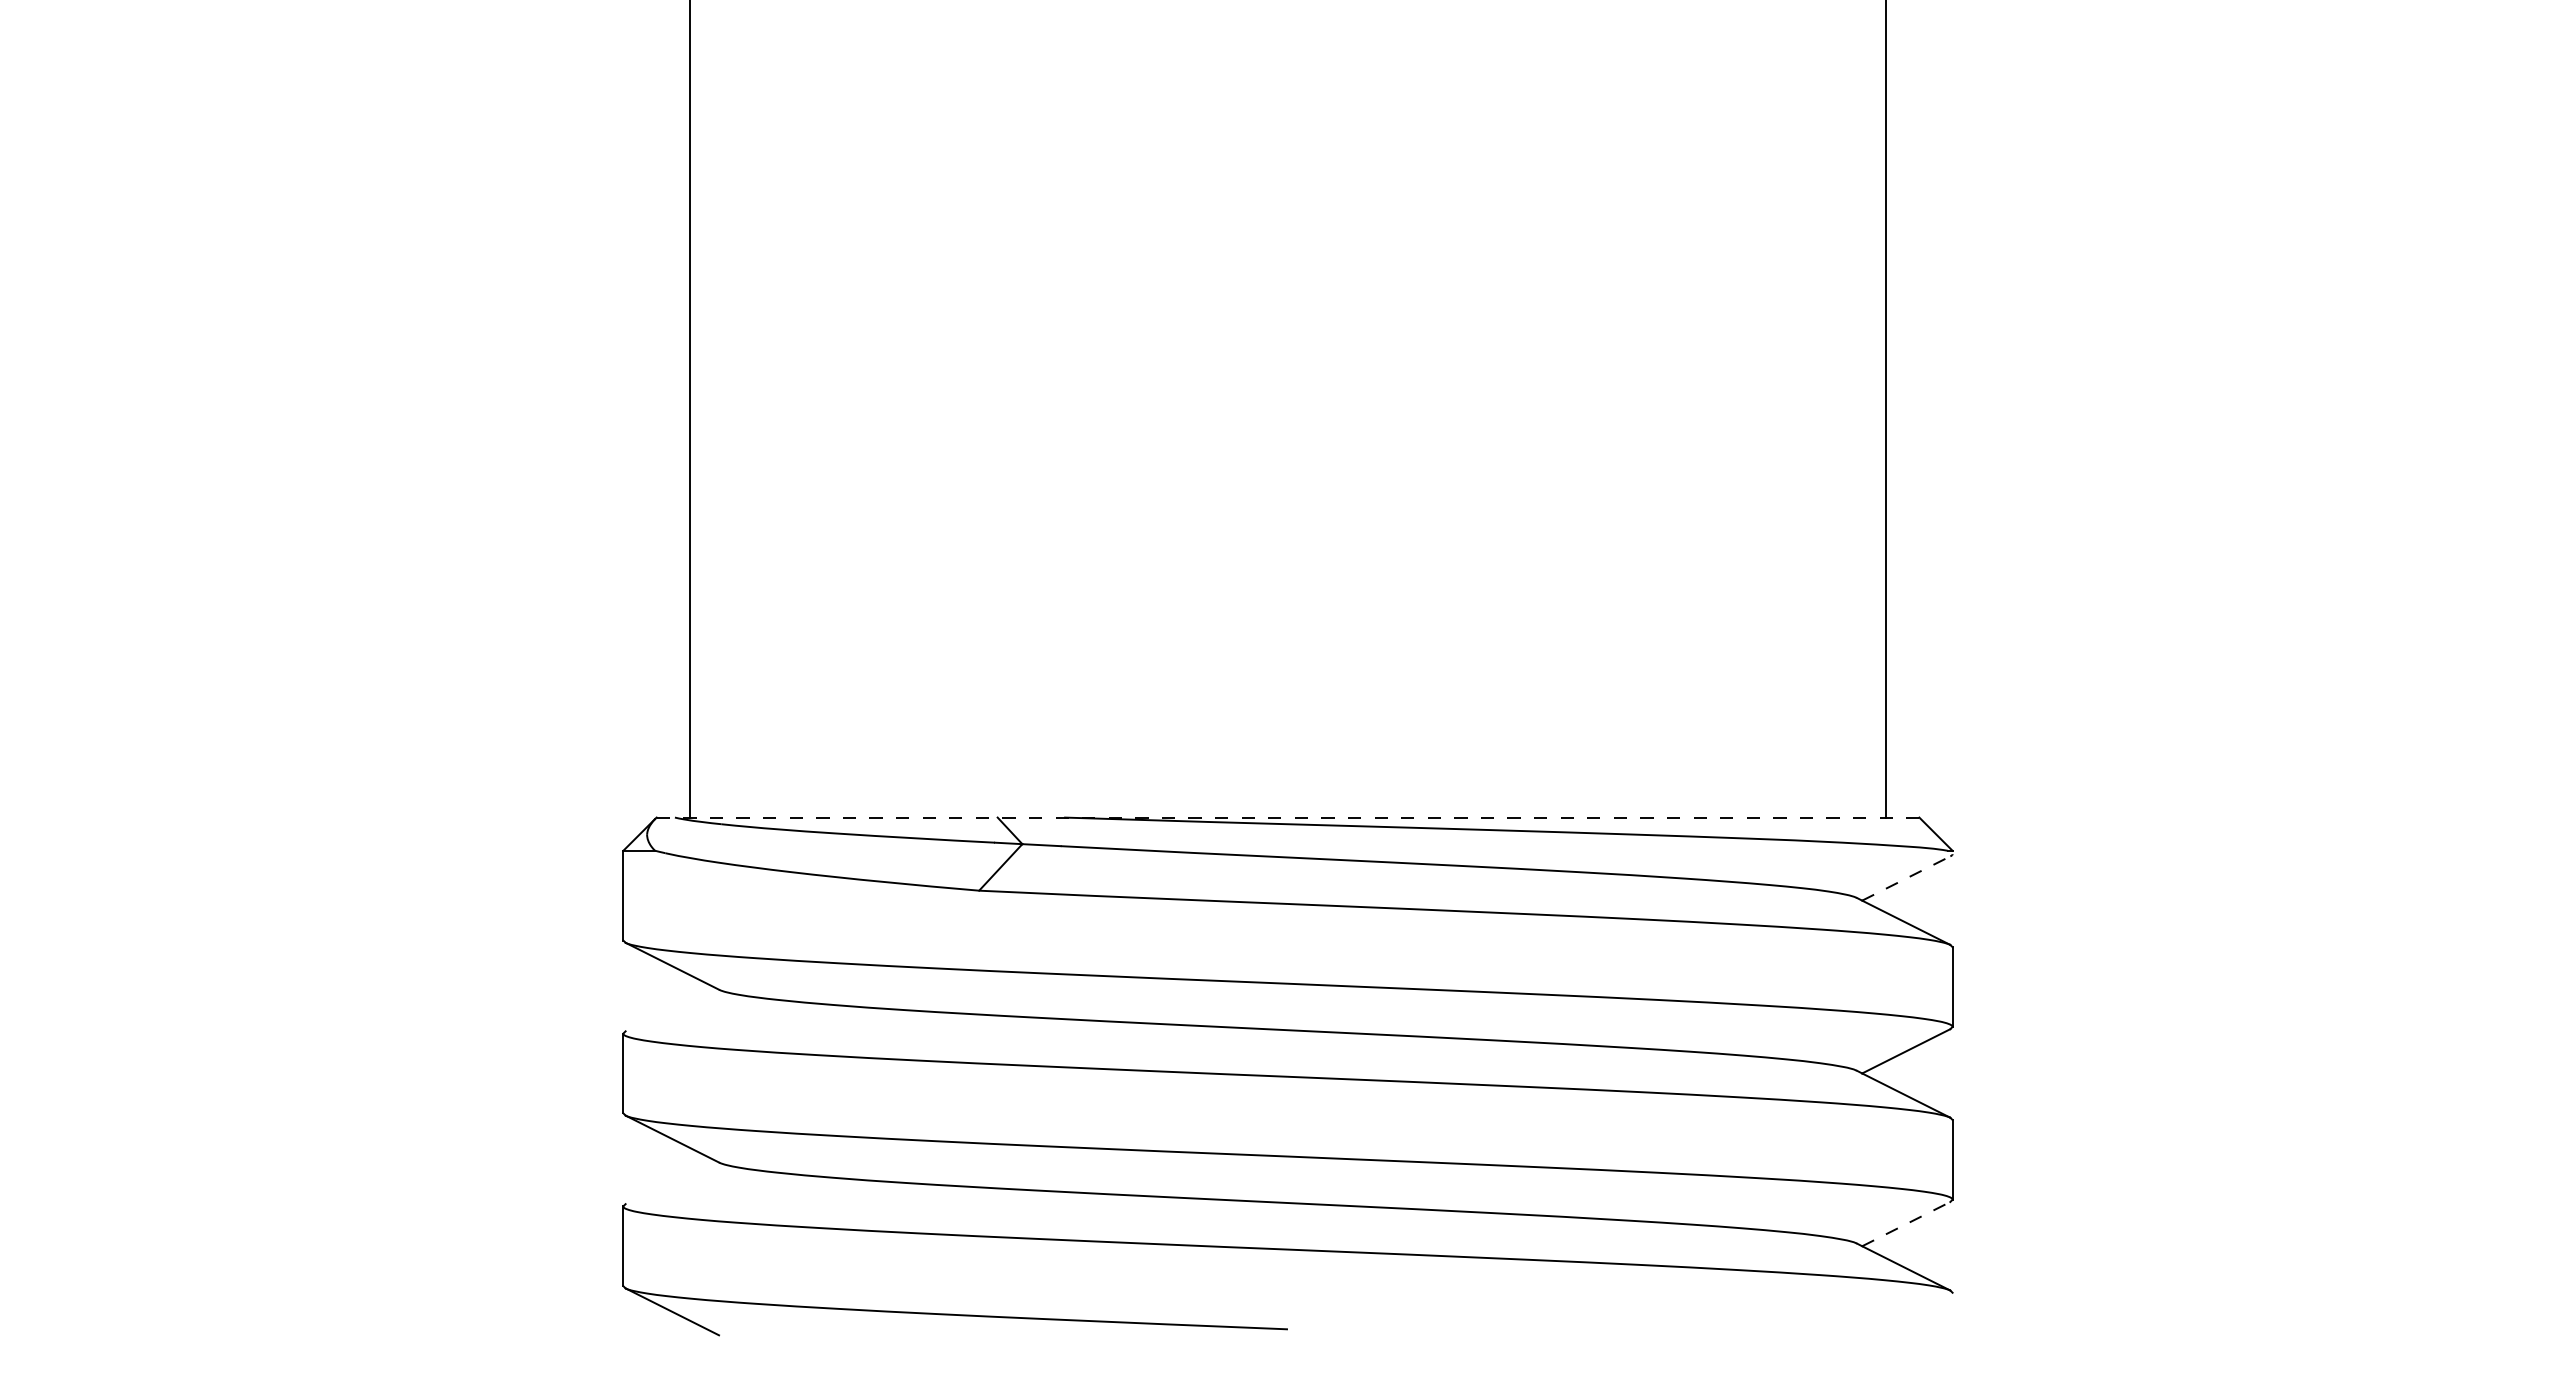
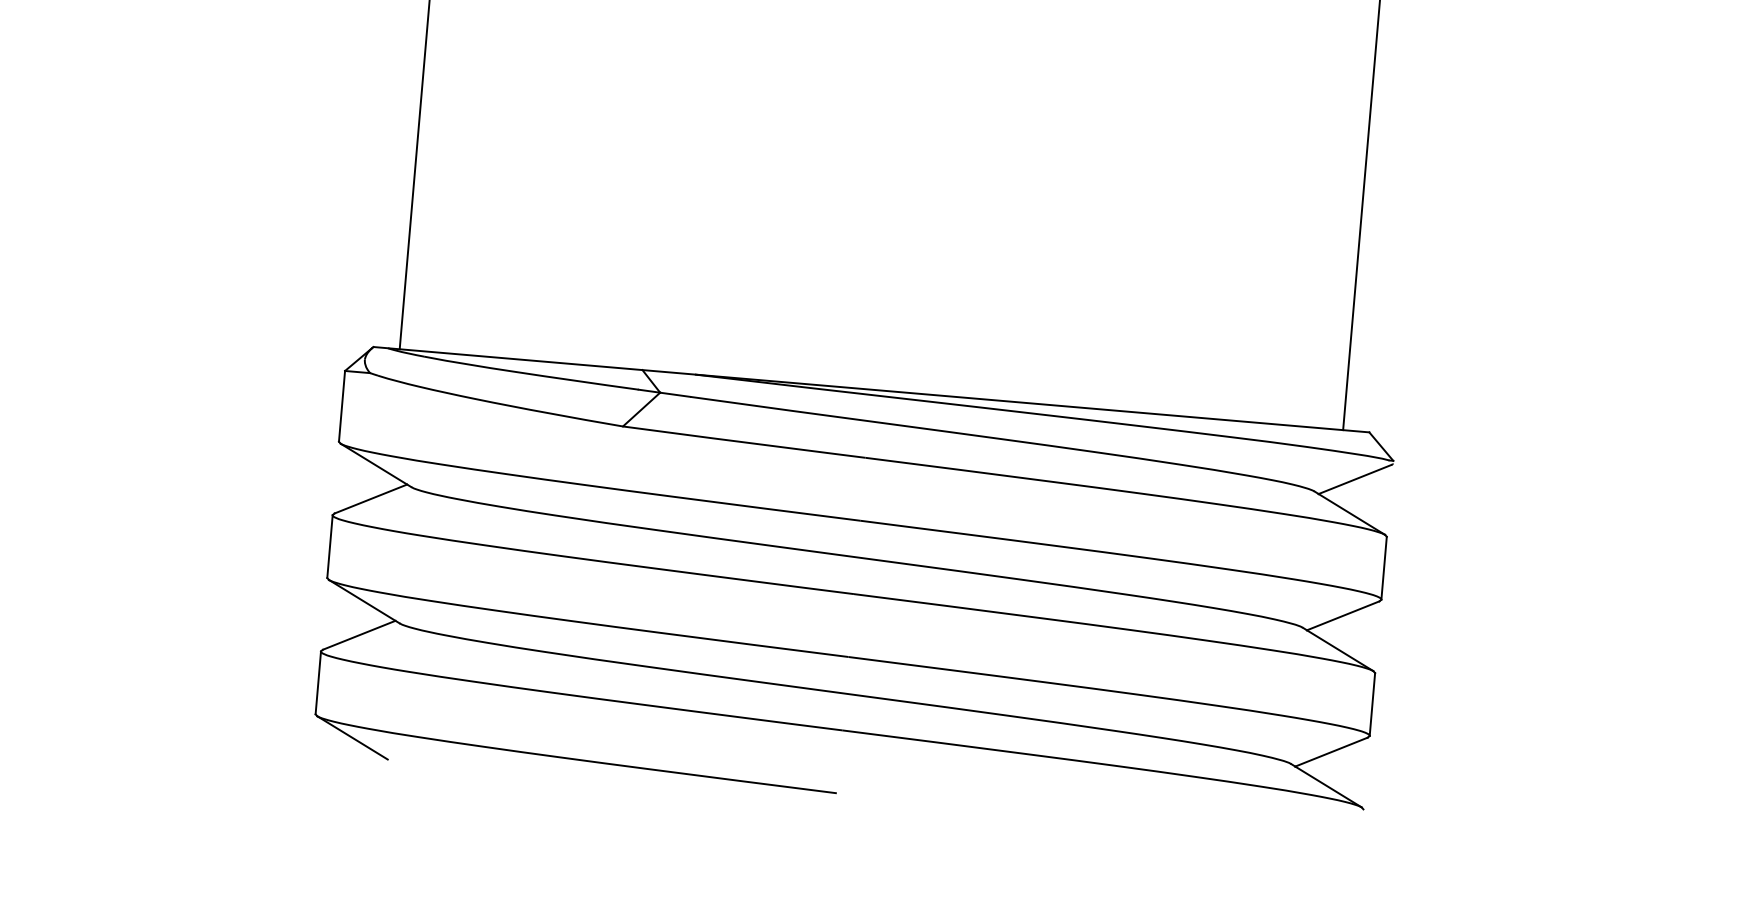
line: (1288, 817) -> (871, 389), dashed -> solid
line: (1906, 878) -> (1355, 479), dashed -> solid
line: (669, 1009) -> (370, 499), added
line: (669, 1181) -> (359, 634), added
line: (1906, 1223) -> (1331, 751), dashed -> solid

